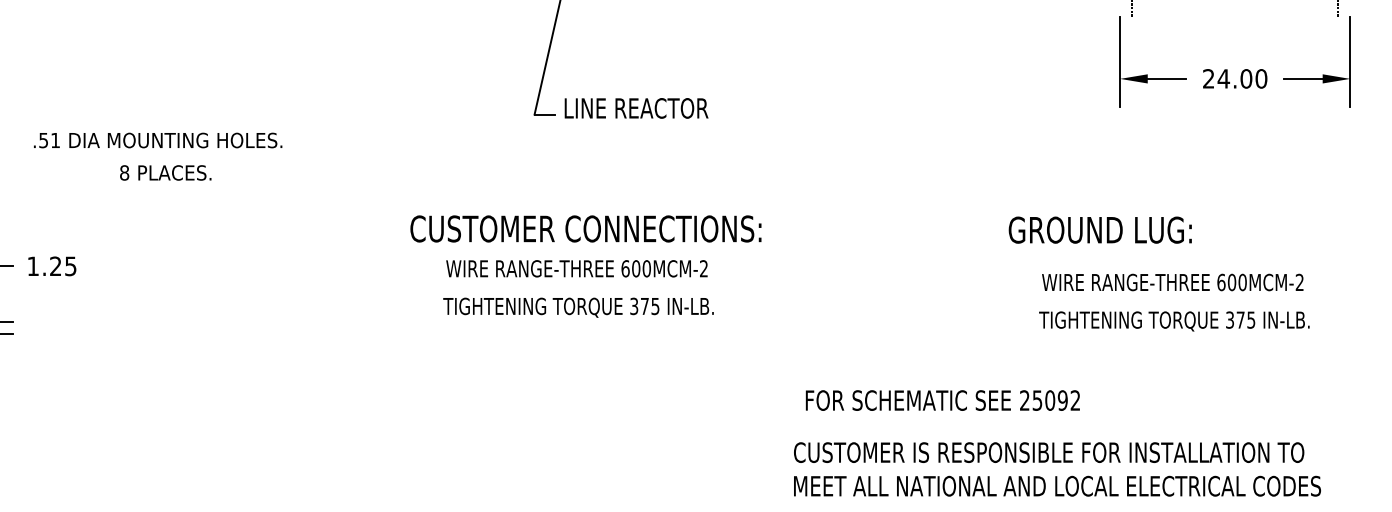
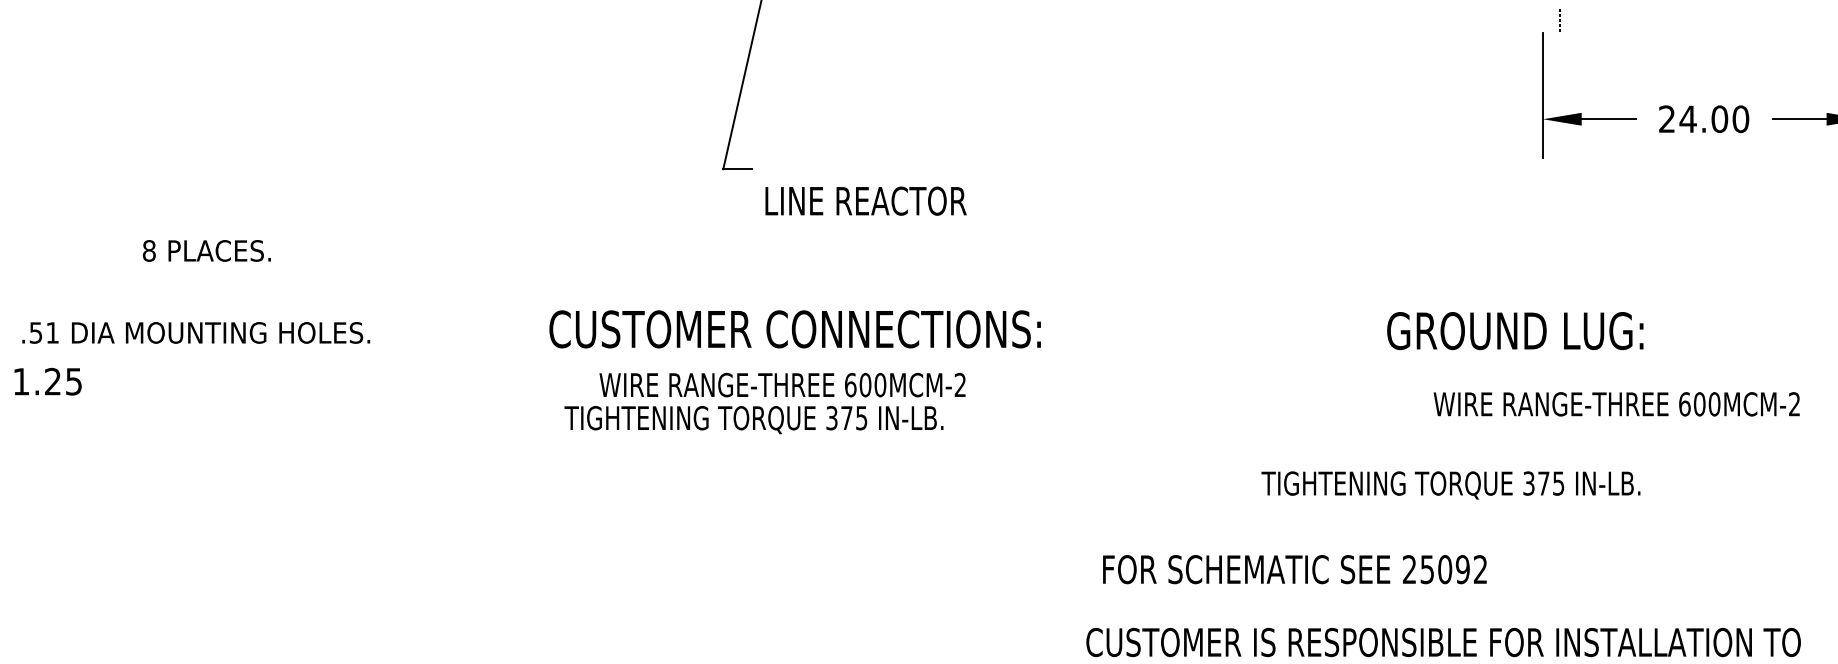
text: (636, 108) -> (865, 201), moved
text: (158, 140) -> (196, 332), moved
text: (578, 307) -> (753, 419), moved
text: (1174, 321) -> (1451, 485), moved

